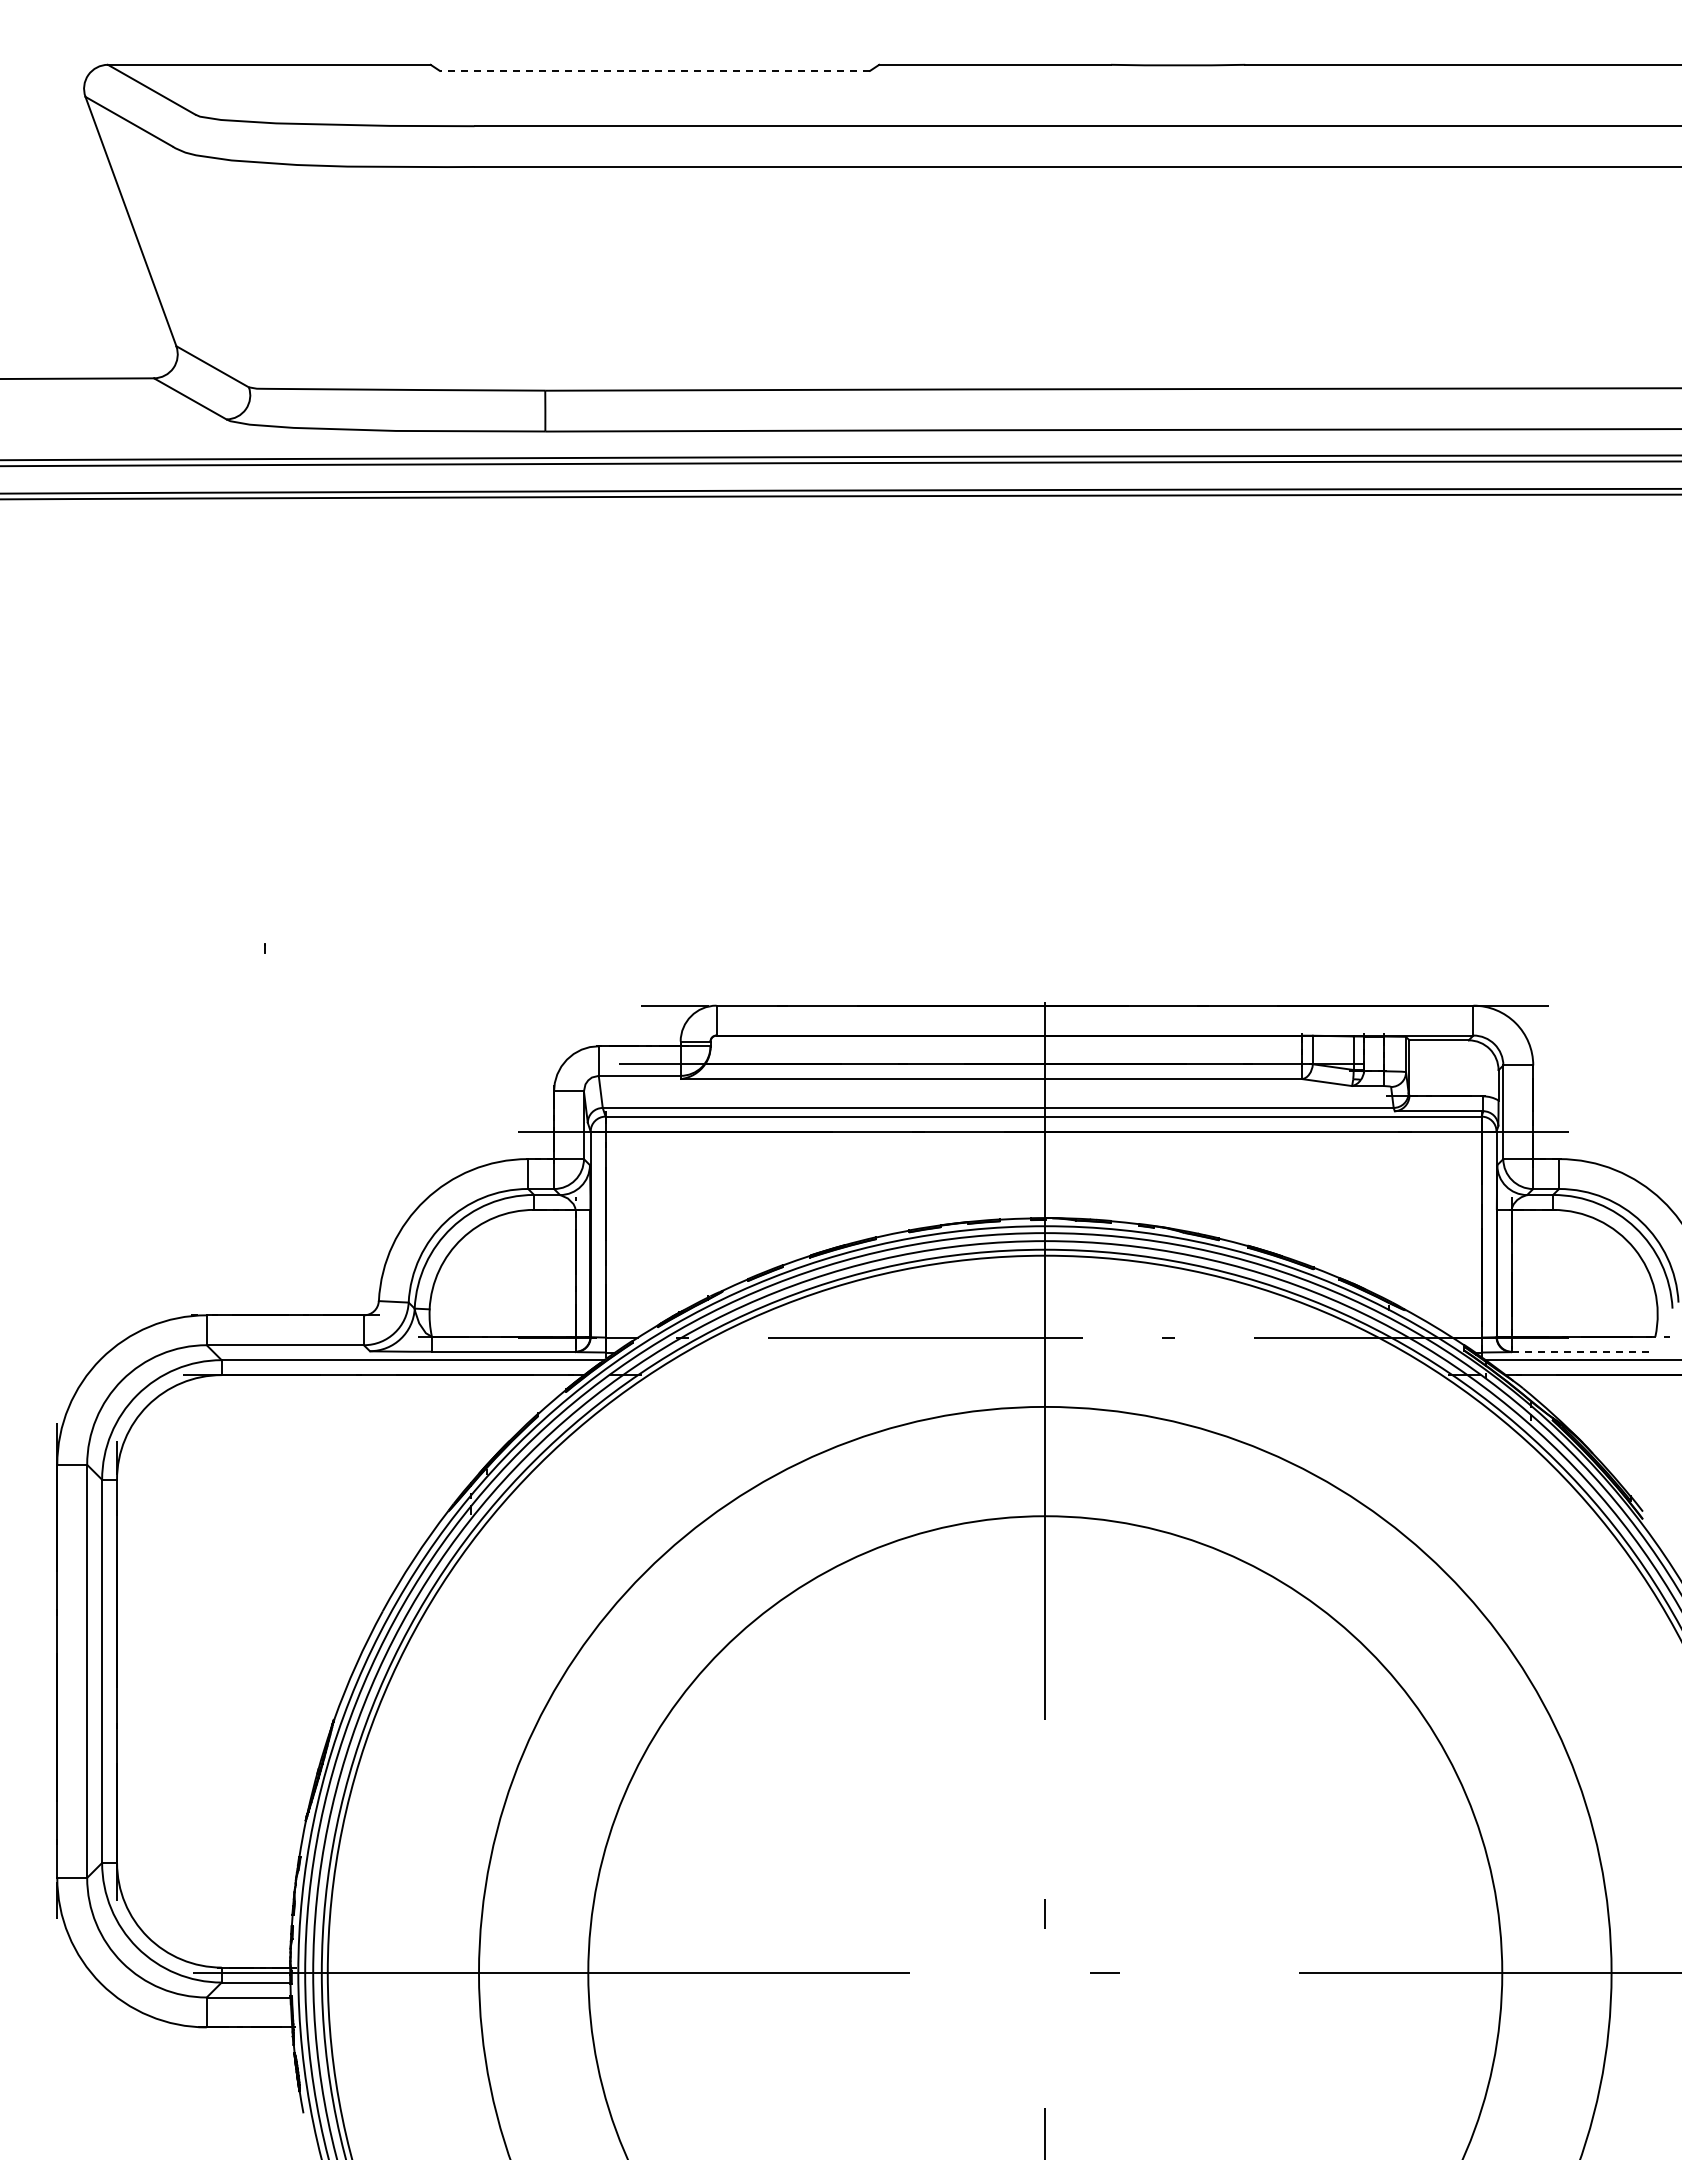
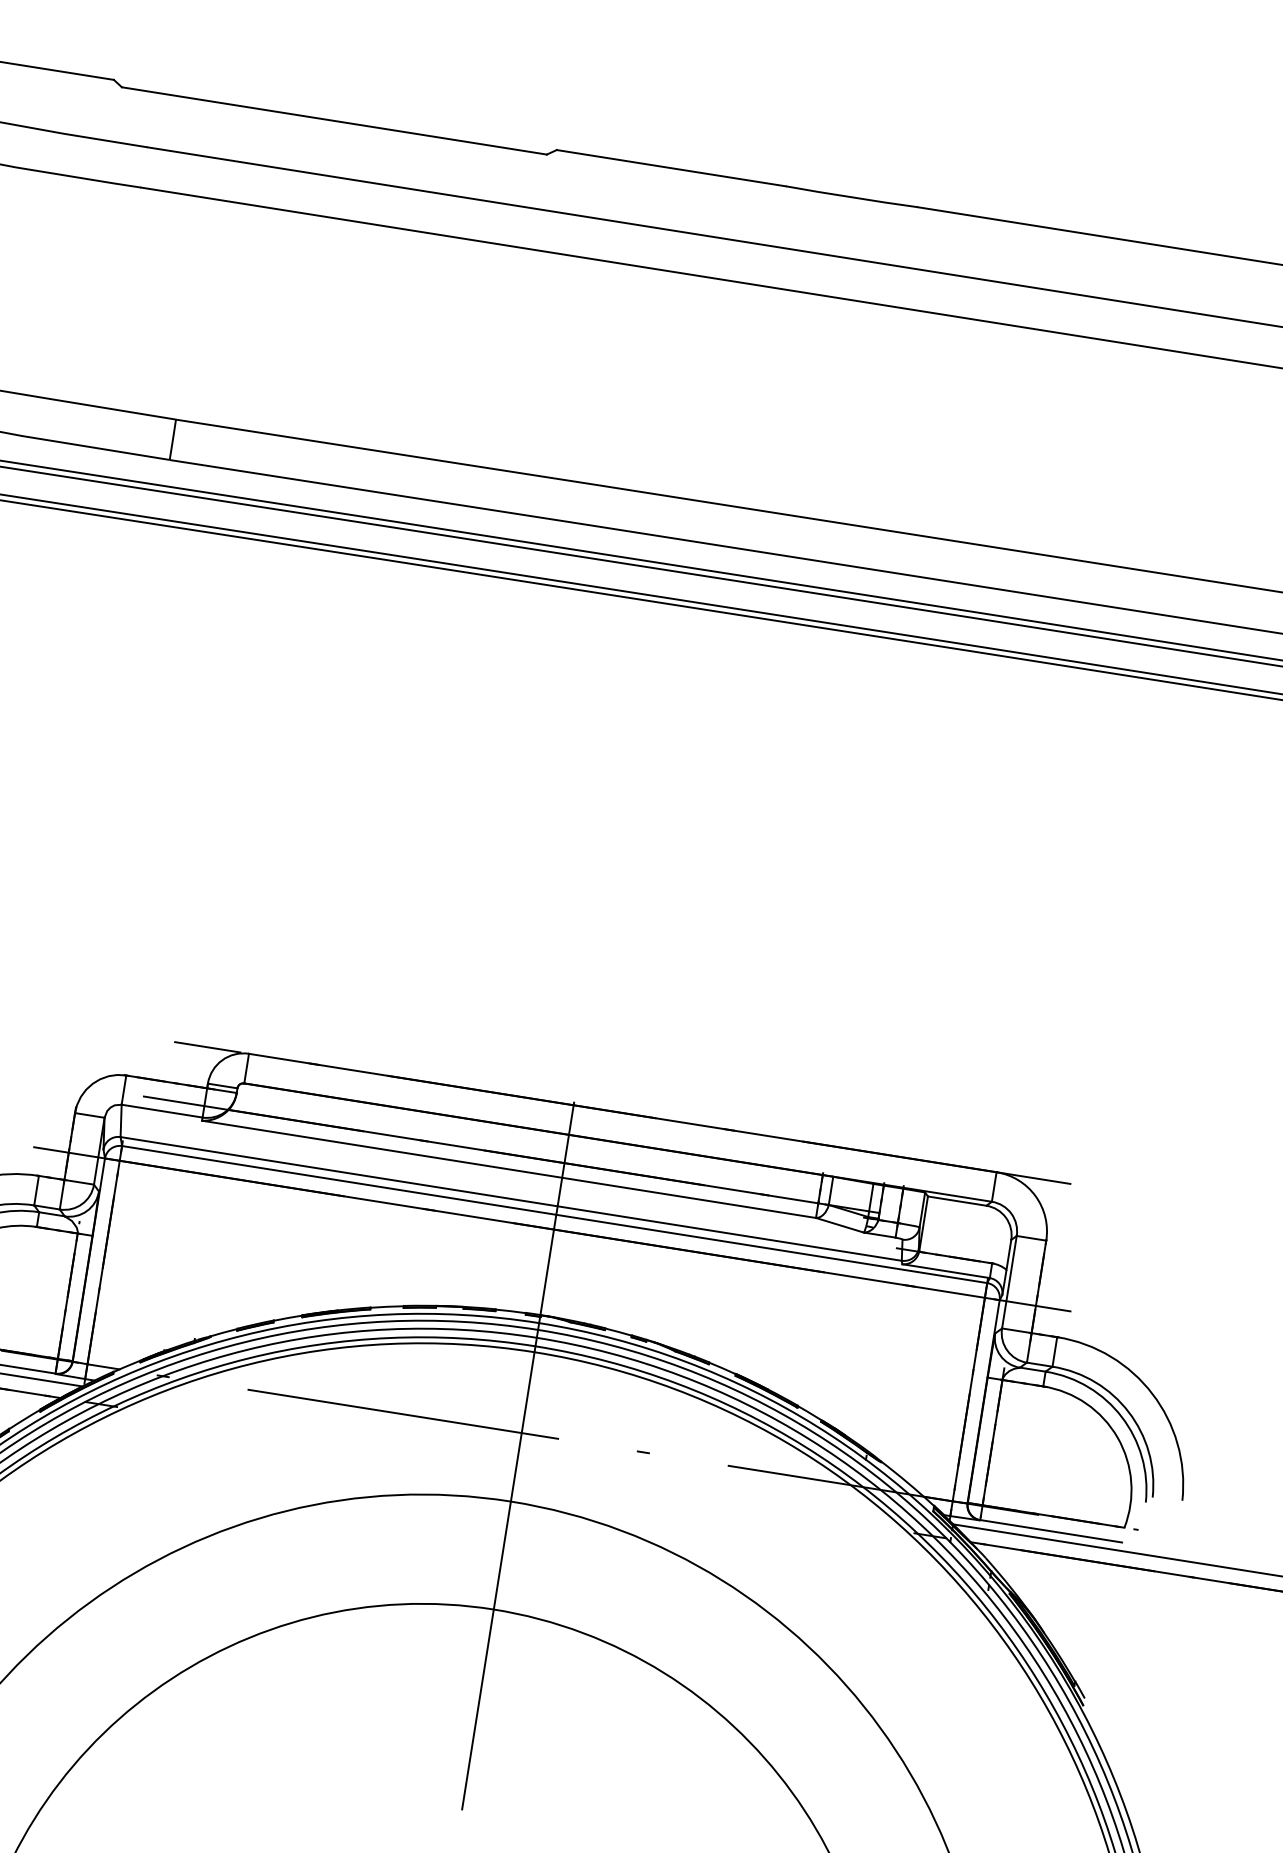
line: (654, 70) -> (333, 120), dashed -> solid
line: (1583, 1351) -> (1051, 1531), dashed -> solid

